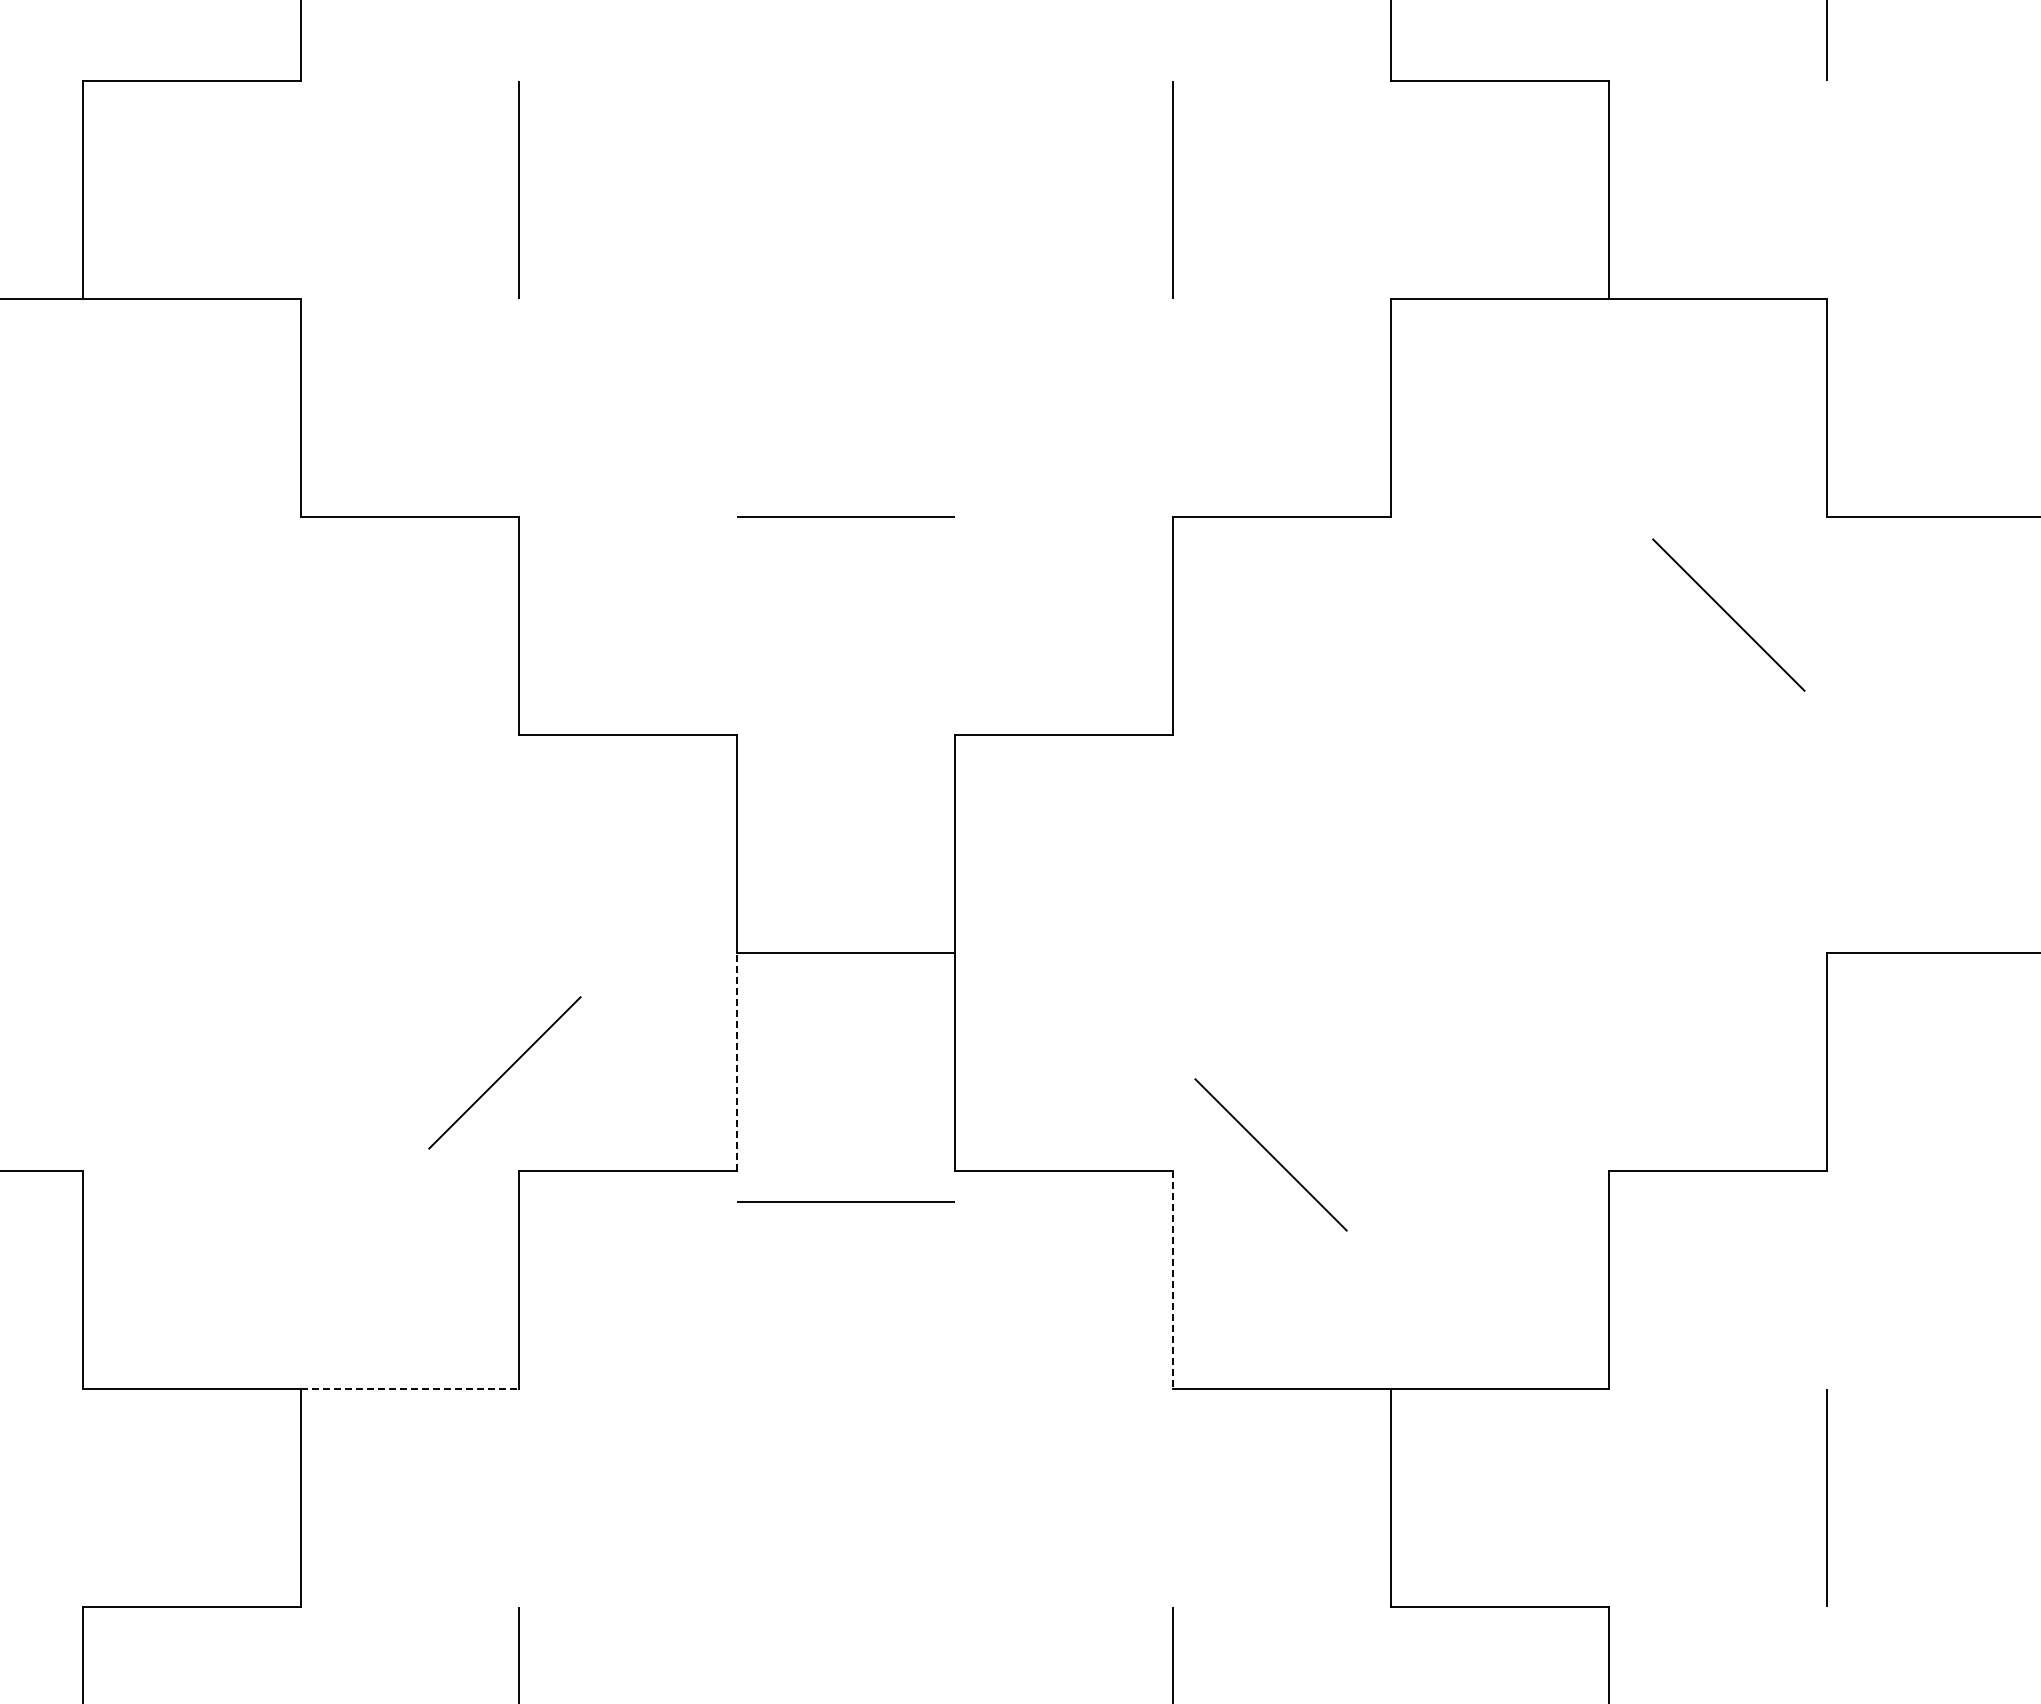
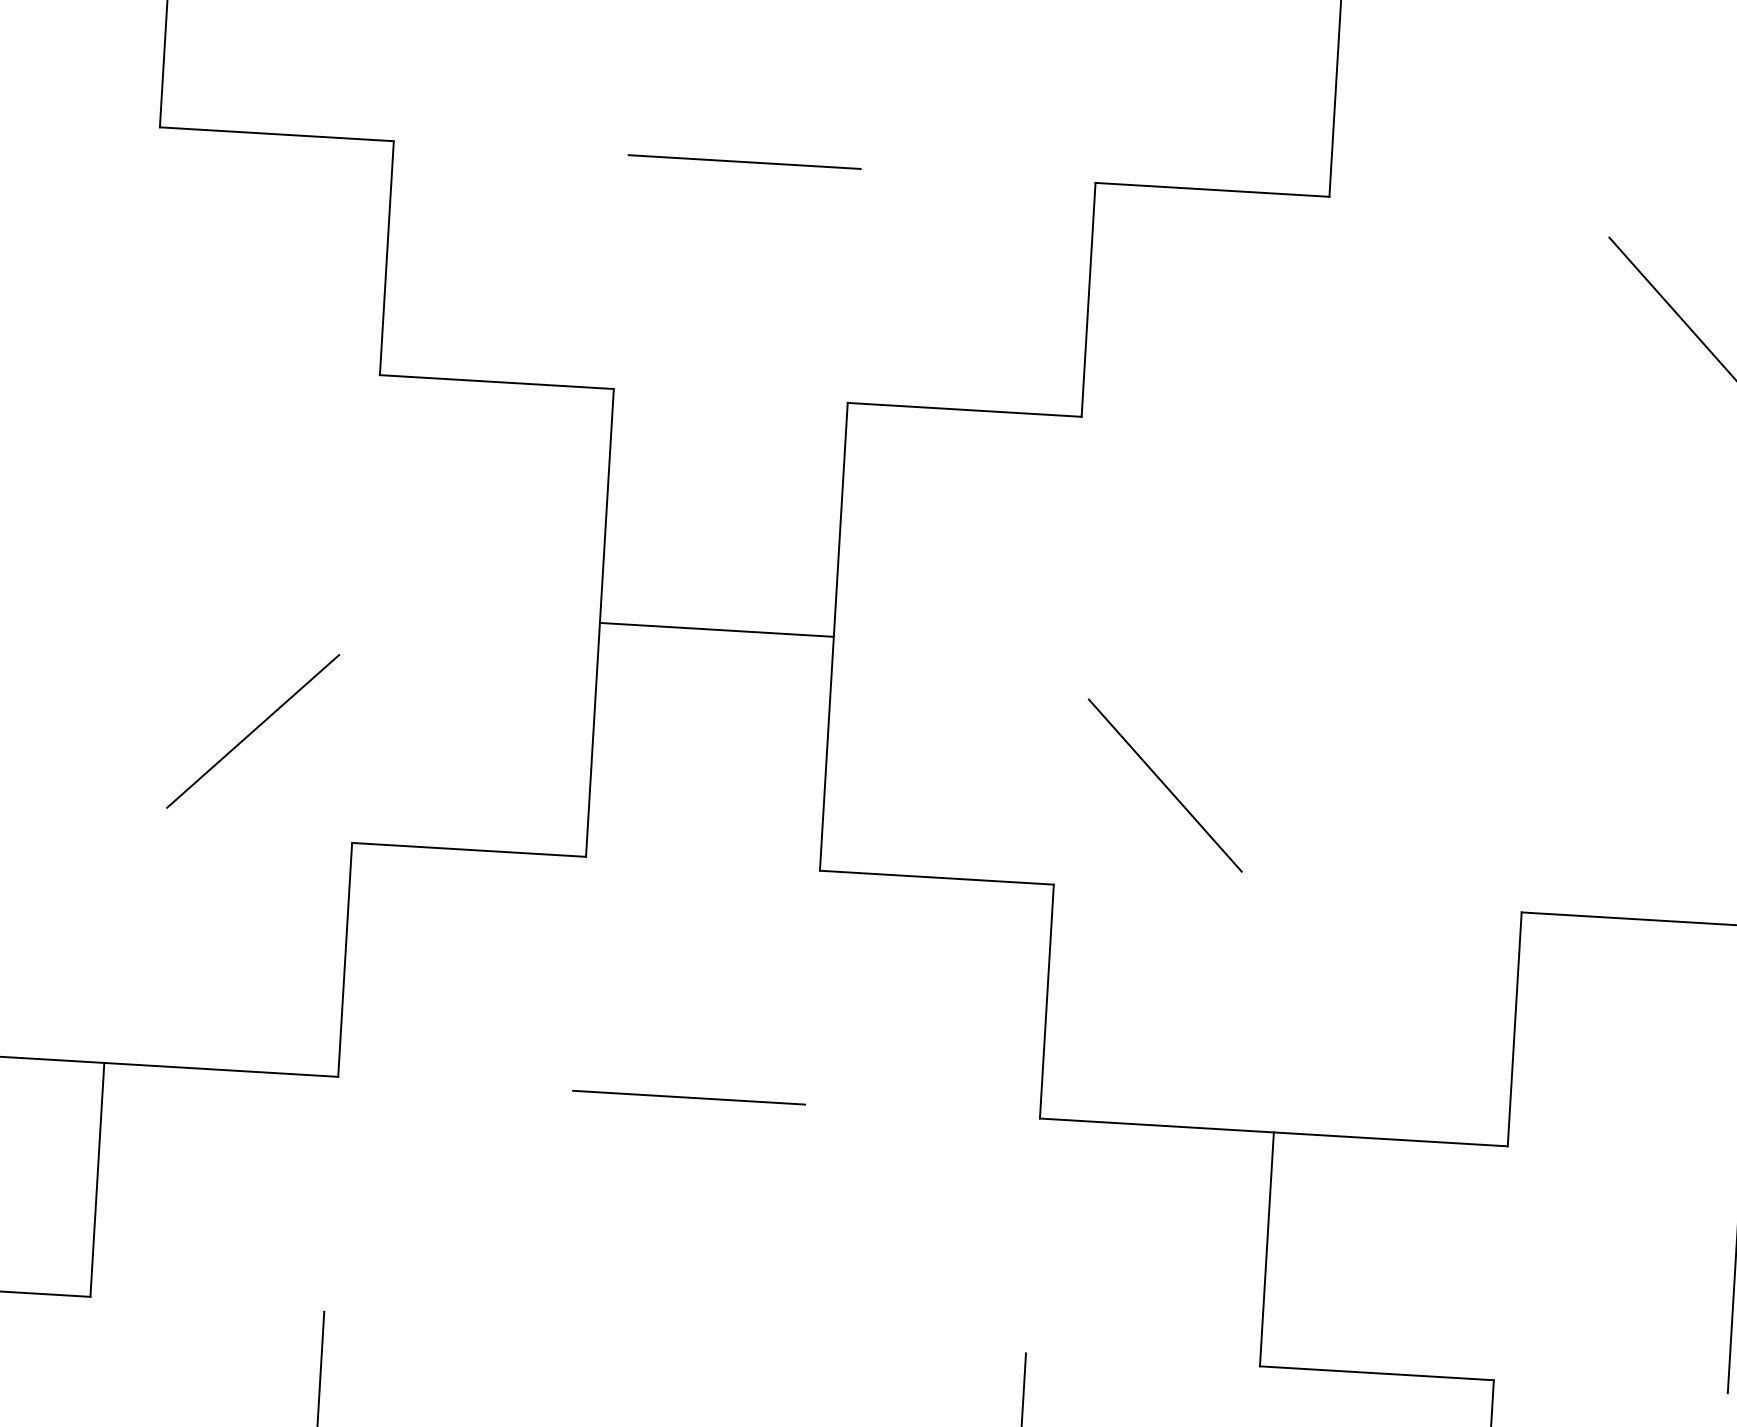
line: (737, 1062) -> (593, 740), dashed -> solid
line: (504, 1072) -> (252, 730), moved
line: (1270, 1154) -> (1164, 785), moved
line: (845, 1201) -> (688, 1097), moved
line: (1172, 1280) -> (1046, 1002), dashed -> solid
line: (410, 1389) -> (221, 1070), dashed -> solid

